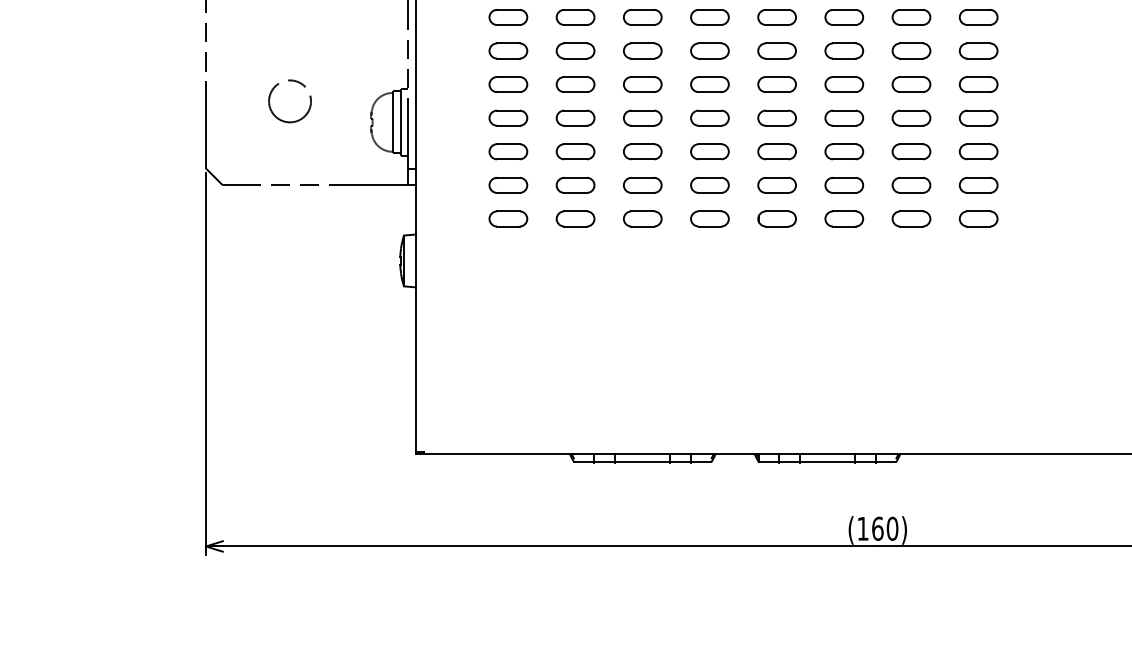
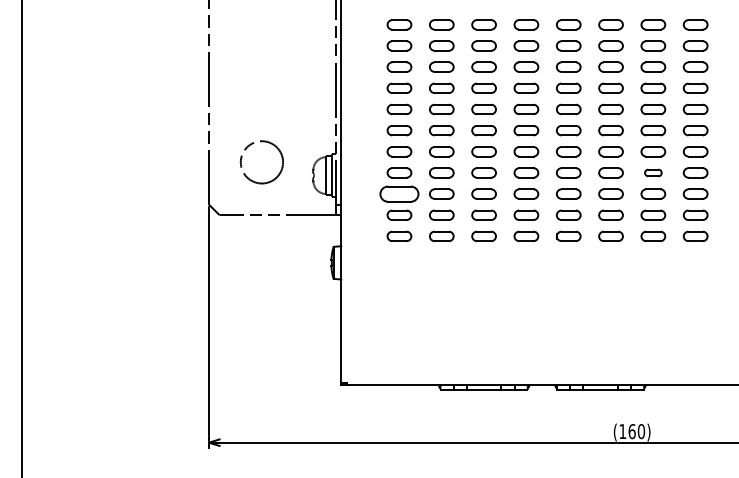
circle: (289, 101) -> (261, 162), size x1.6
part: (911, 117) -> (653, 172), size x0.7
part: (508, 150) -> (399, 193), size x1.6

